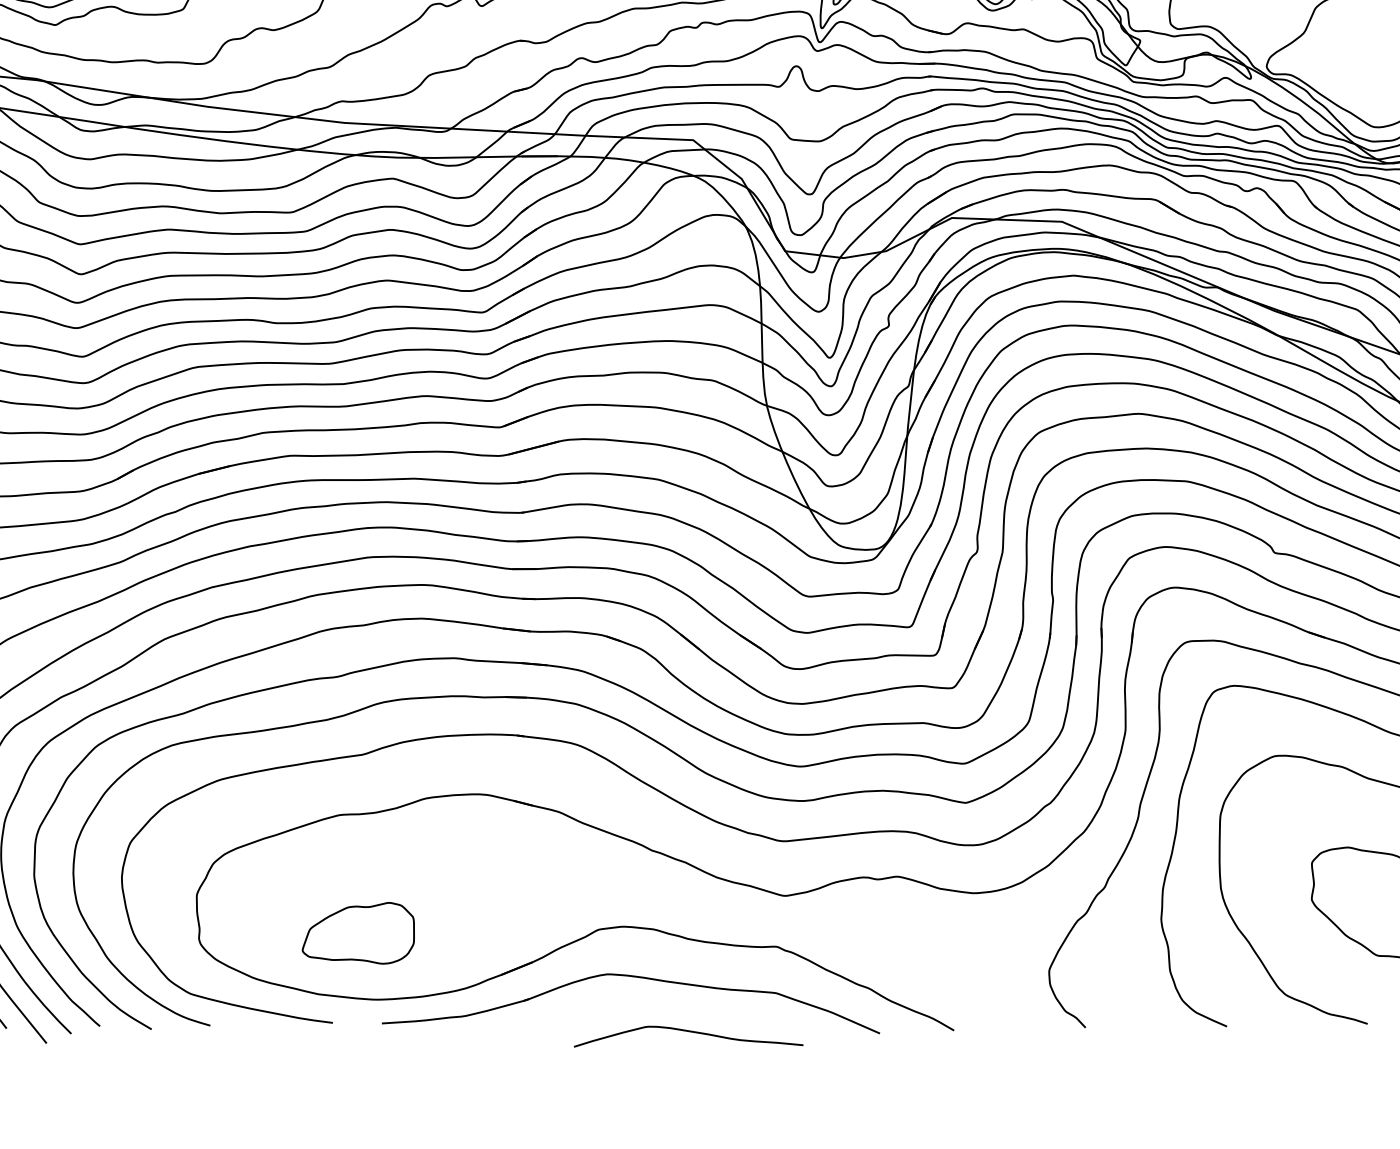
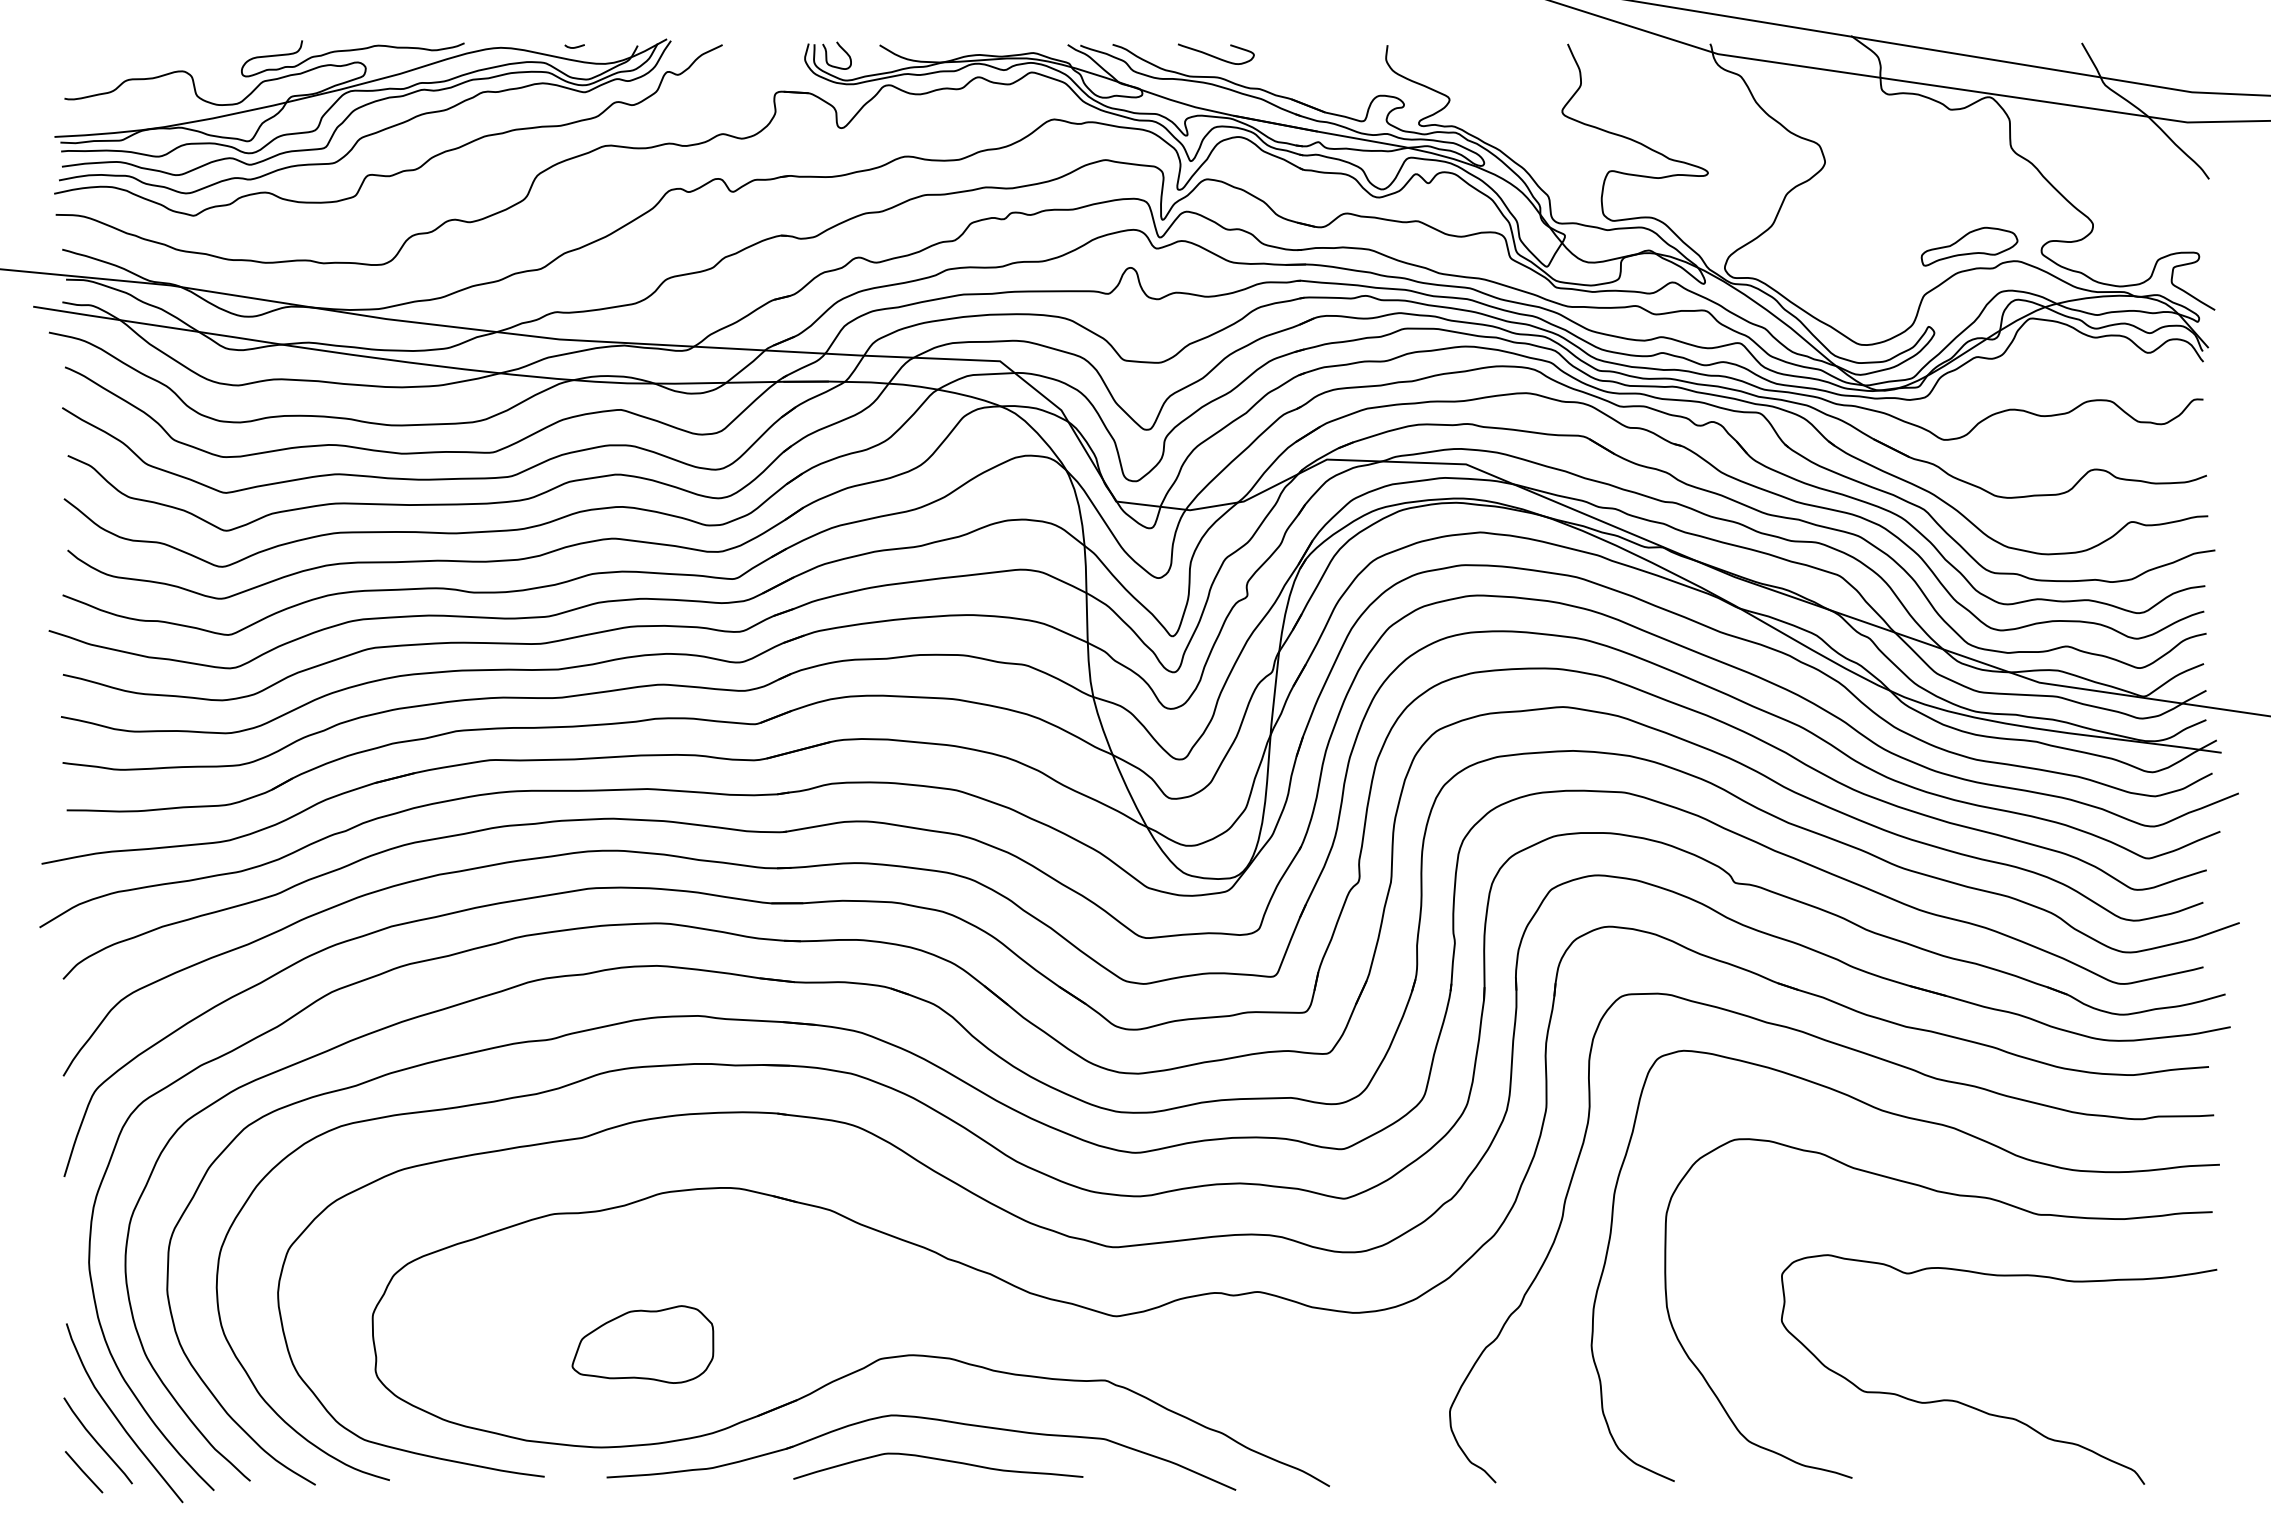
part: (358, 933) -> (642, 1344), moved
curve: (688, 1032) -> (938, 1460), moved

